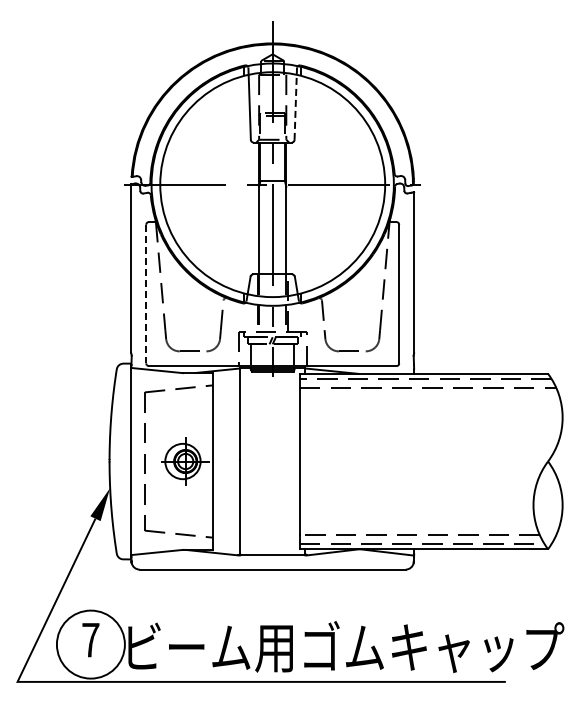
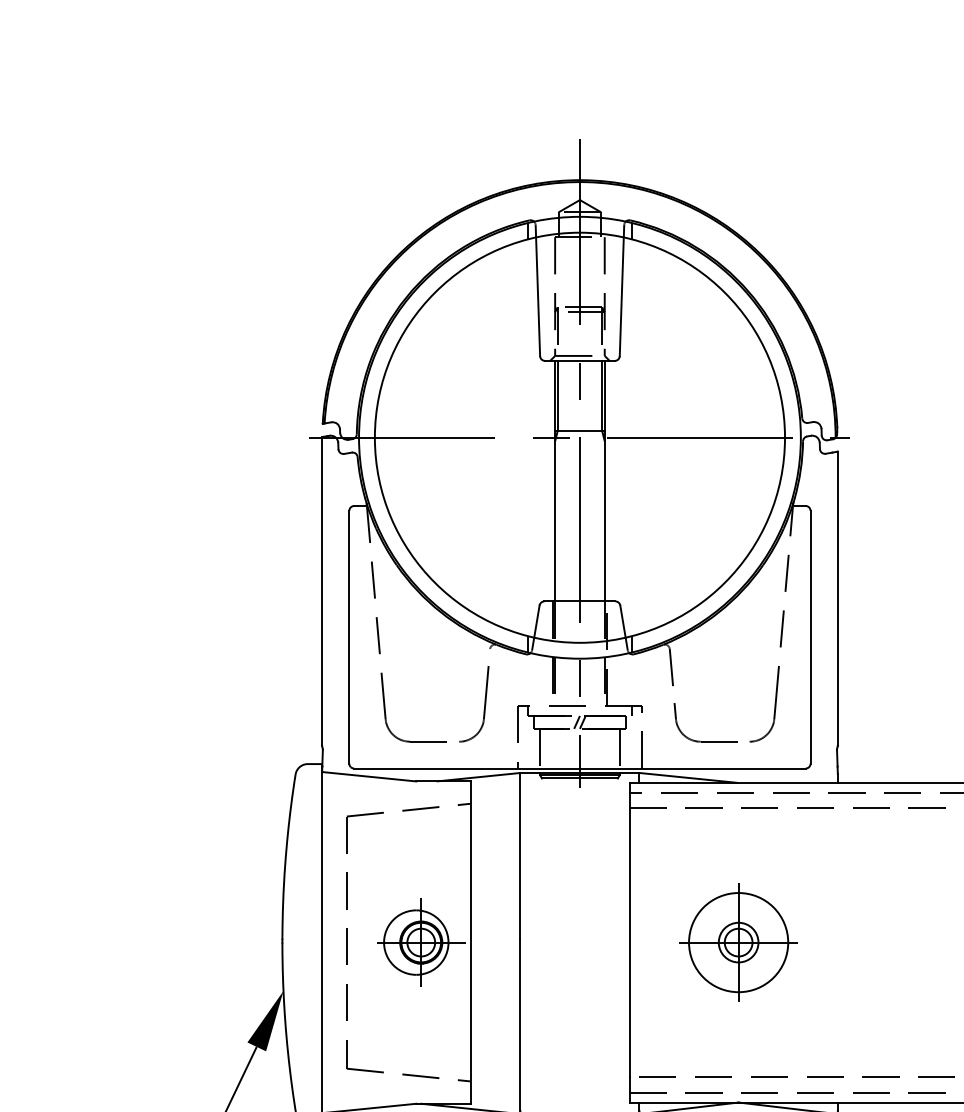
line: (295, 107) -> (621, 297), dashed -> solid
line: (146, 294) -> (349, 638), dashed -> solid
part: (359, 461) -> (738, 942), added

